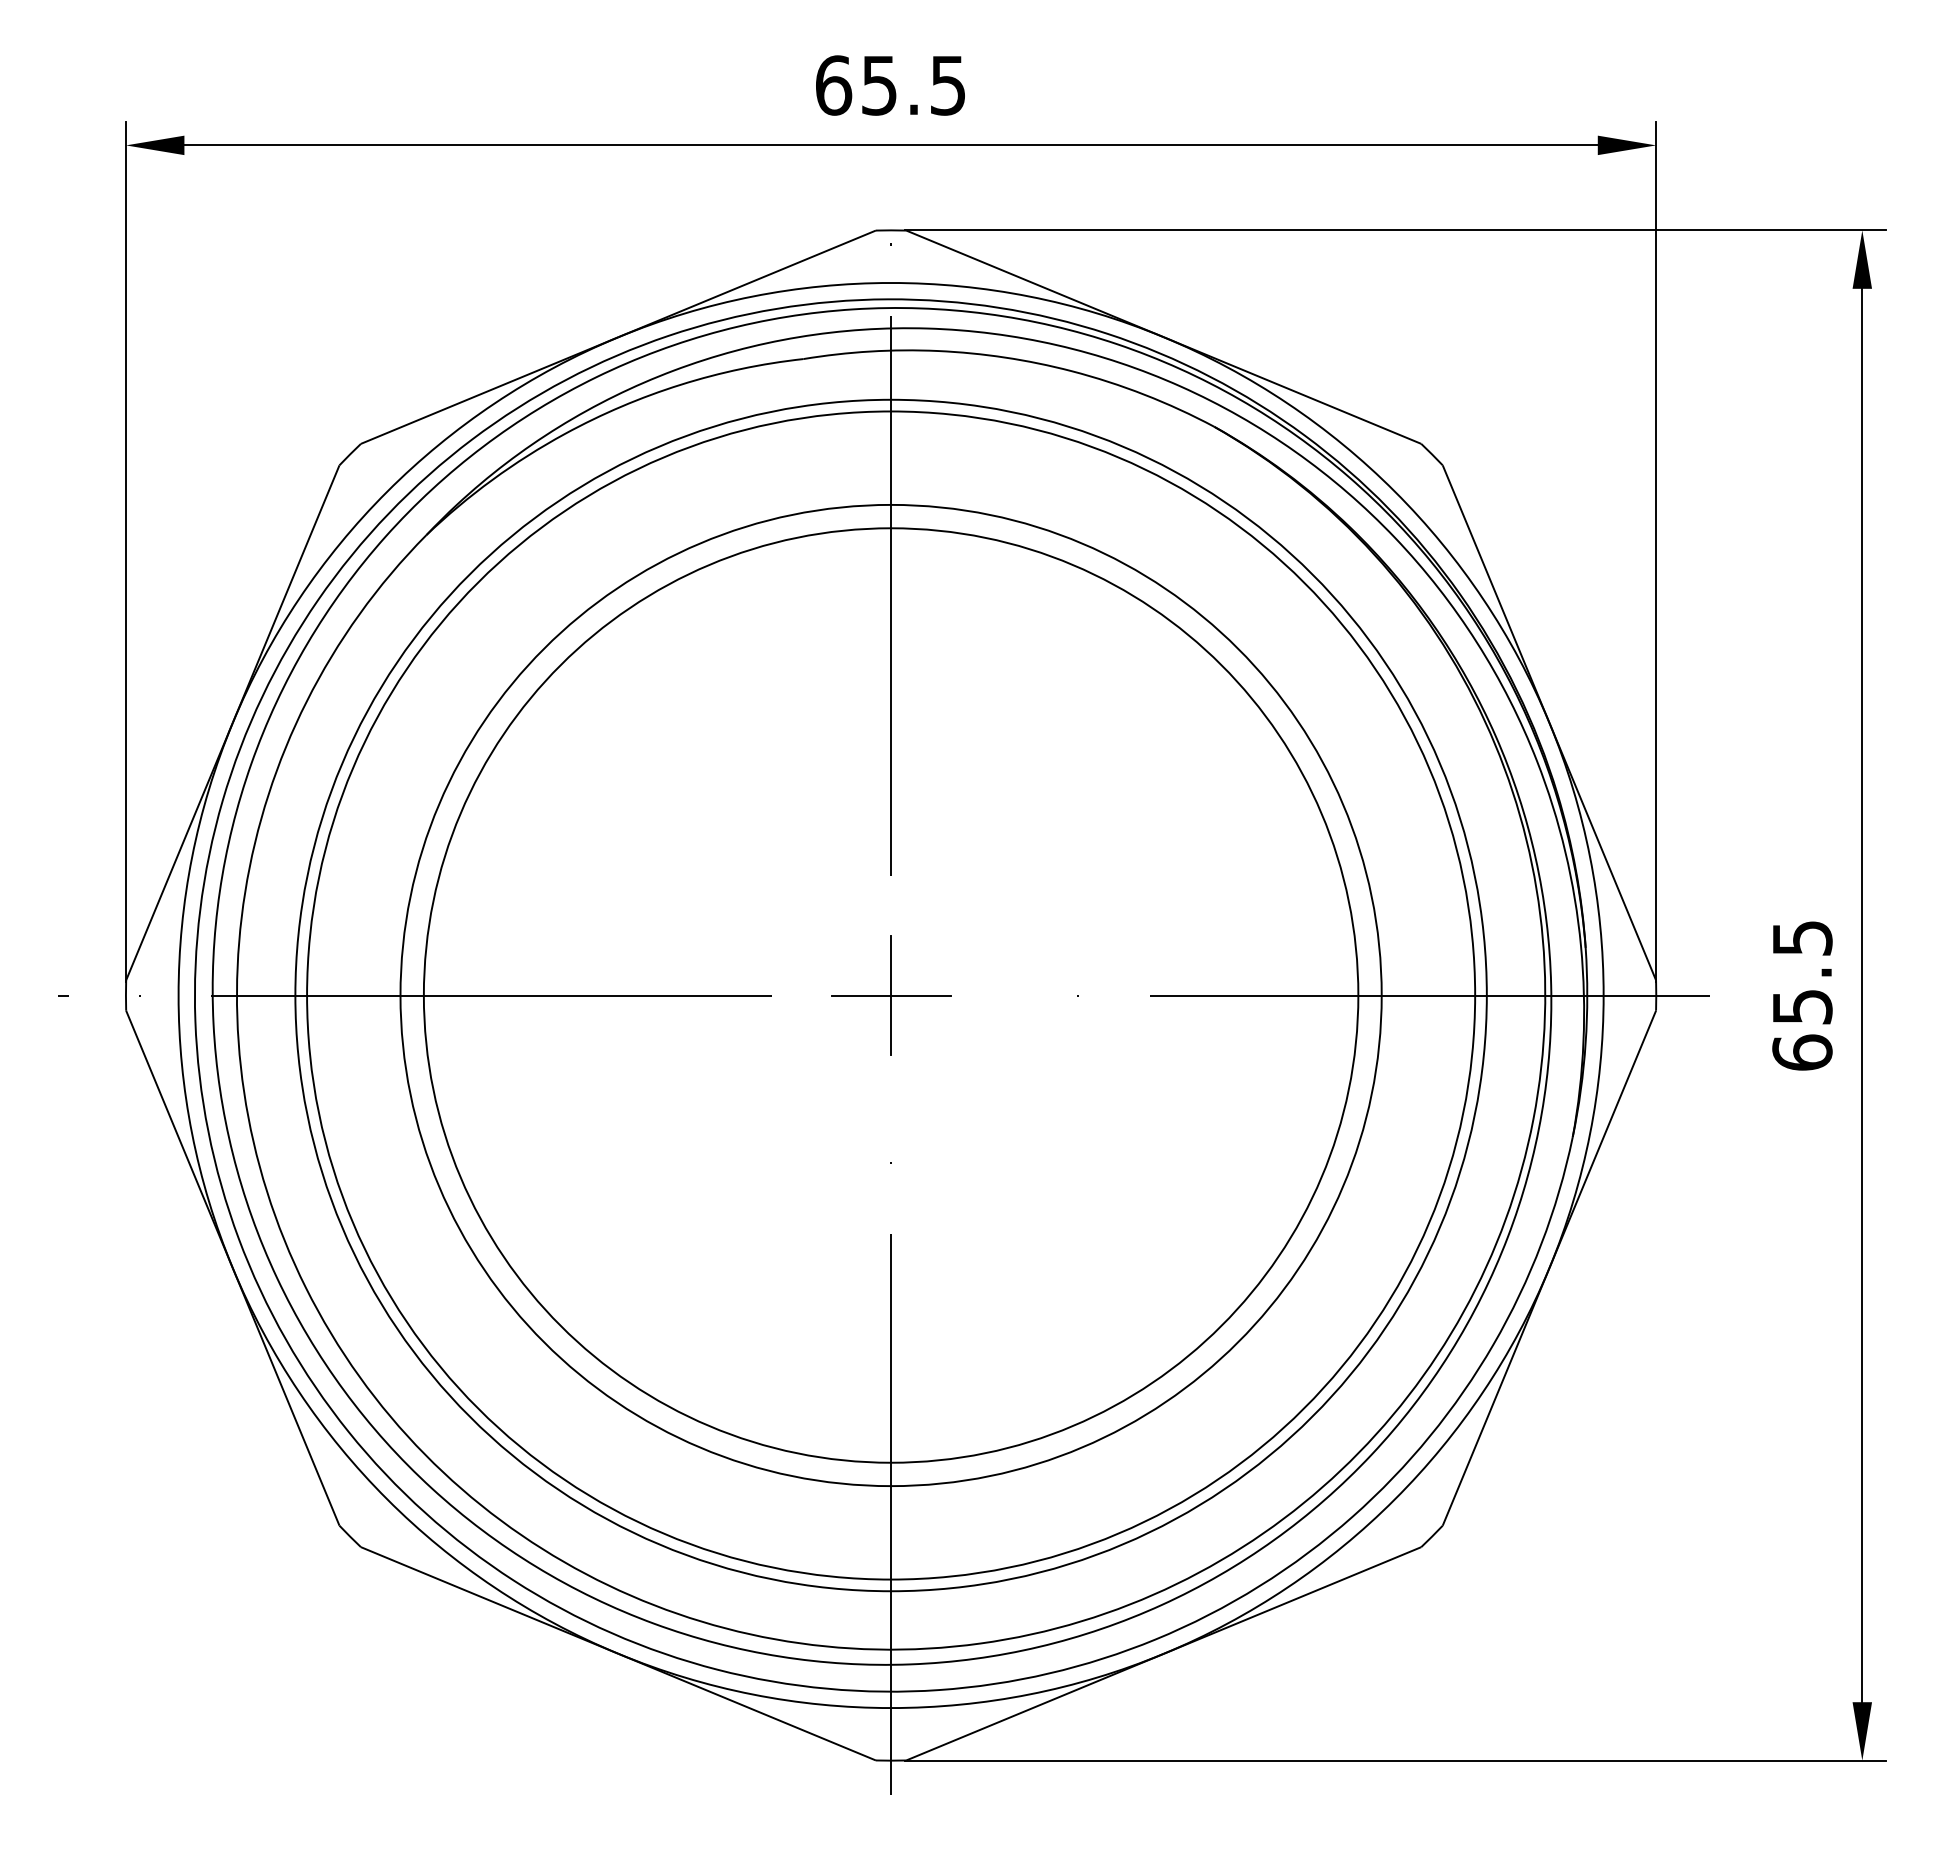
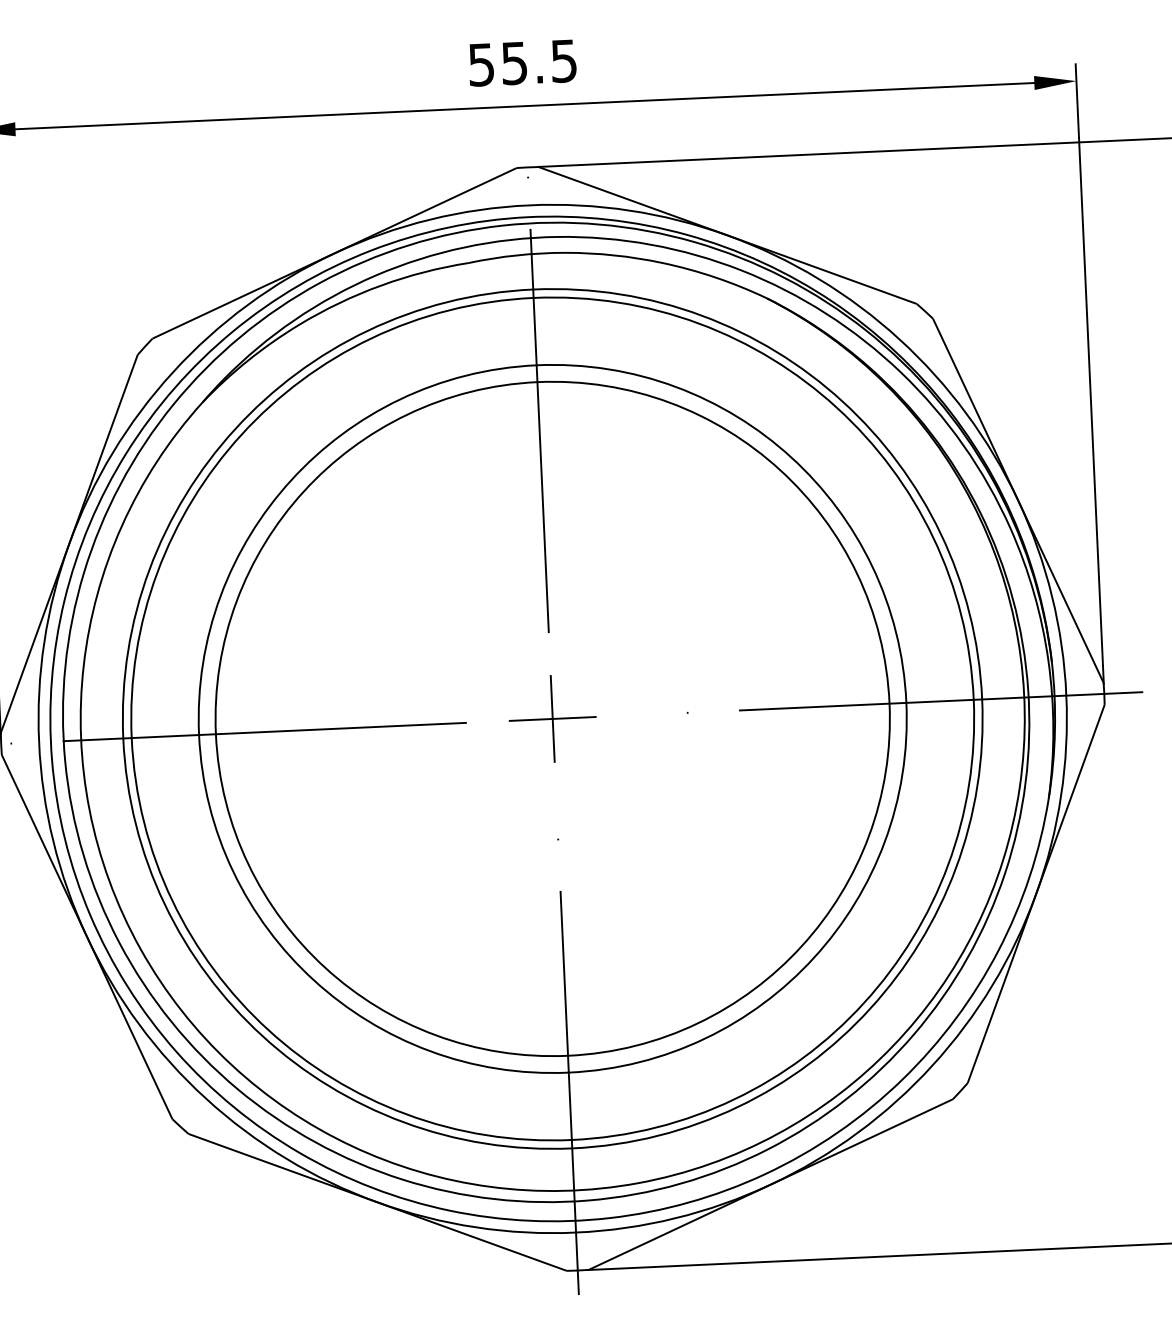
text: (834, 85) -> (482, 64), 65.5 -> 55.5

